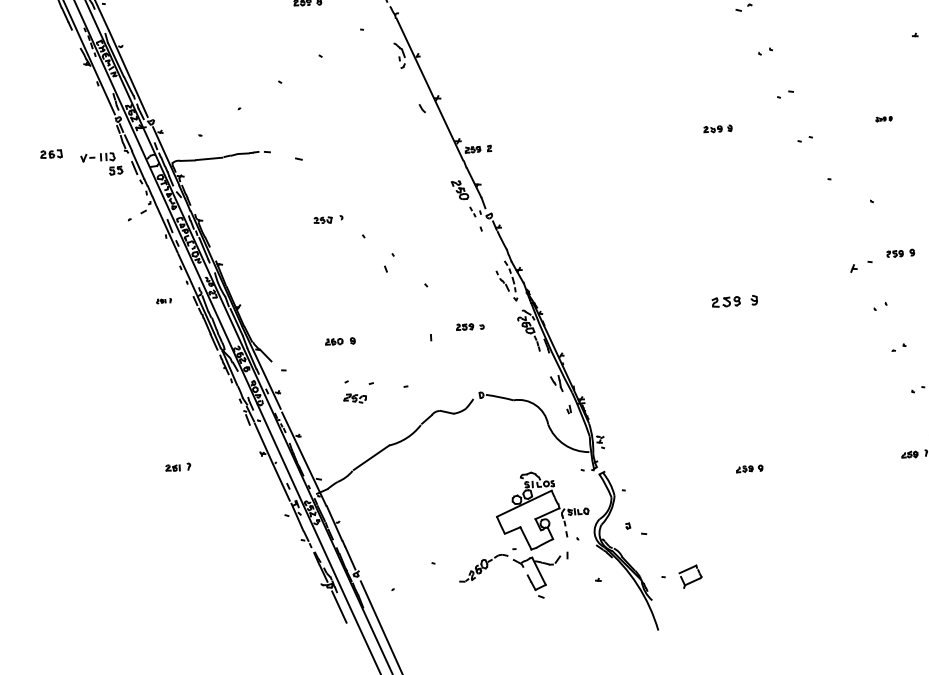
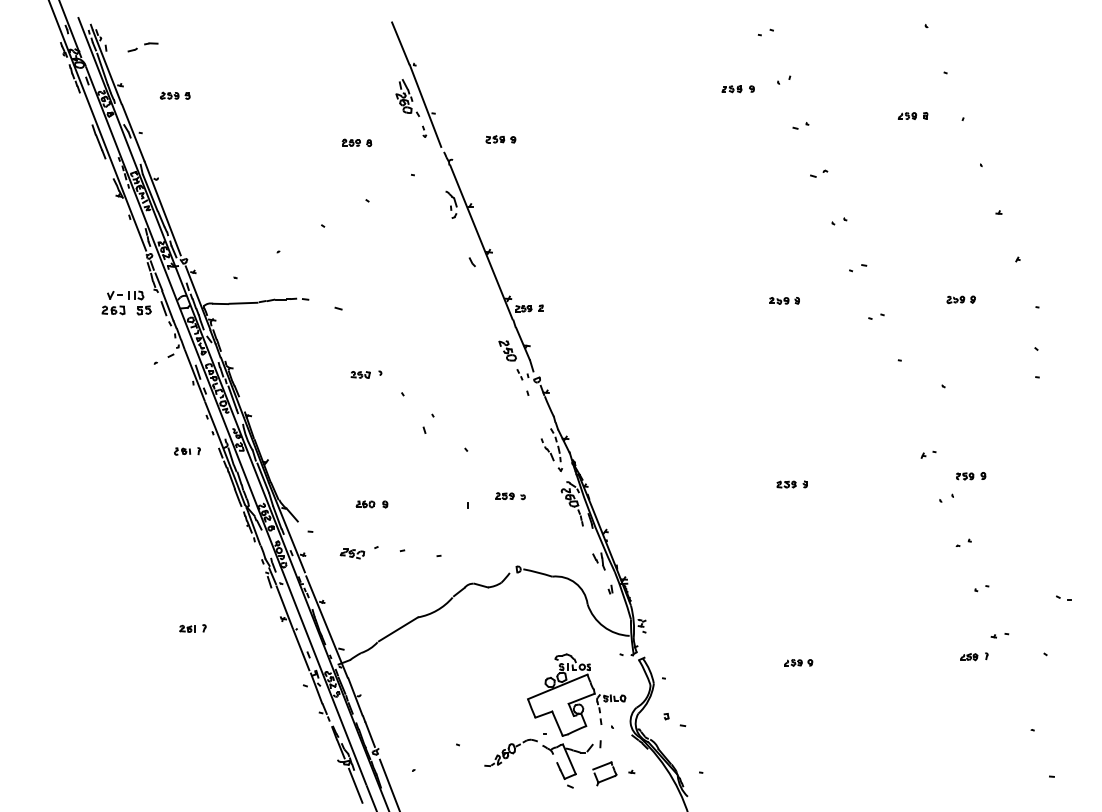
part: (883, 118) -> (960, 299), size x1.67
part: (51, 154) -> (113, 310), moved
part: (901, 253) -> (971, 476), moved
part: (861, 266) -> (928, 454), size x0.62
part: (164, 301) -> (187, 451), size x1.67
part: (733, 301) -> (791, 484), size x0.62
part: (355, 398) -> (352, 553), moved
part: (690, 576) -> (604, 773), moved

